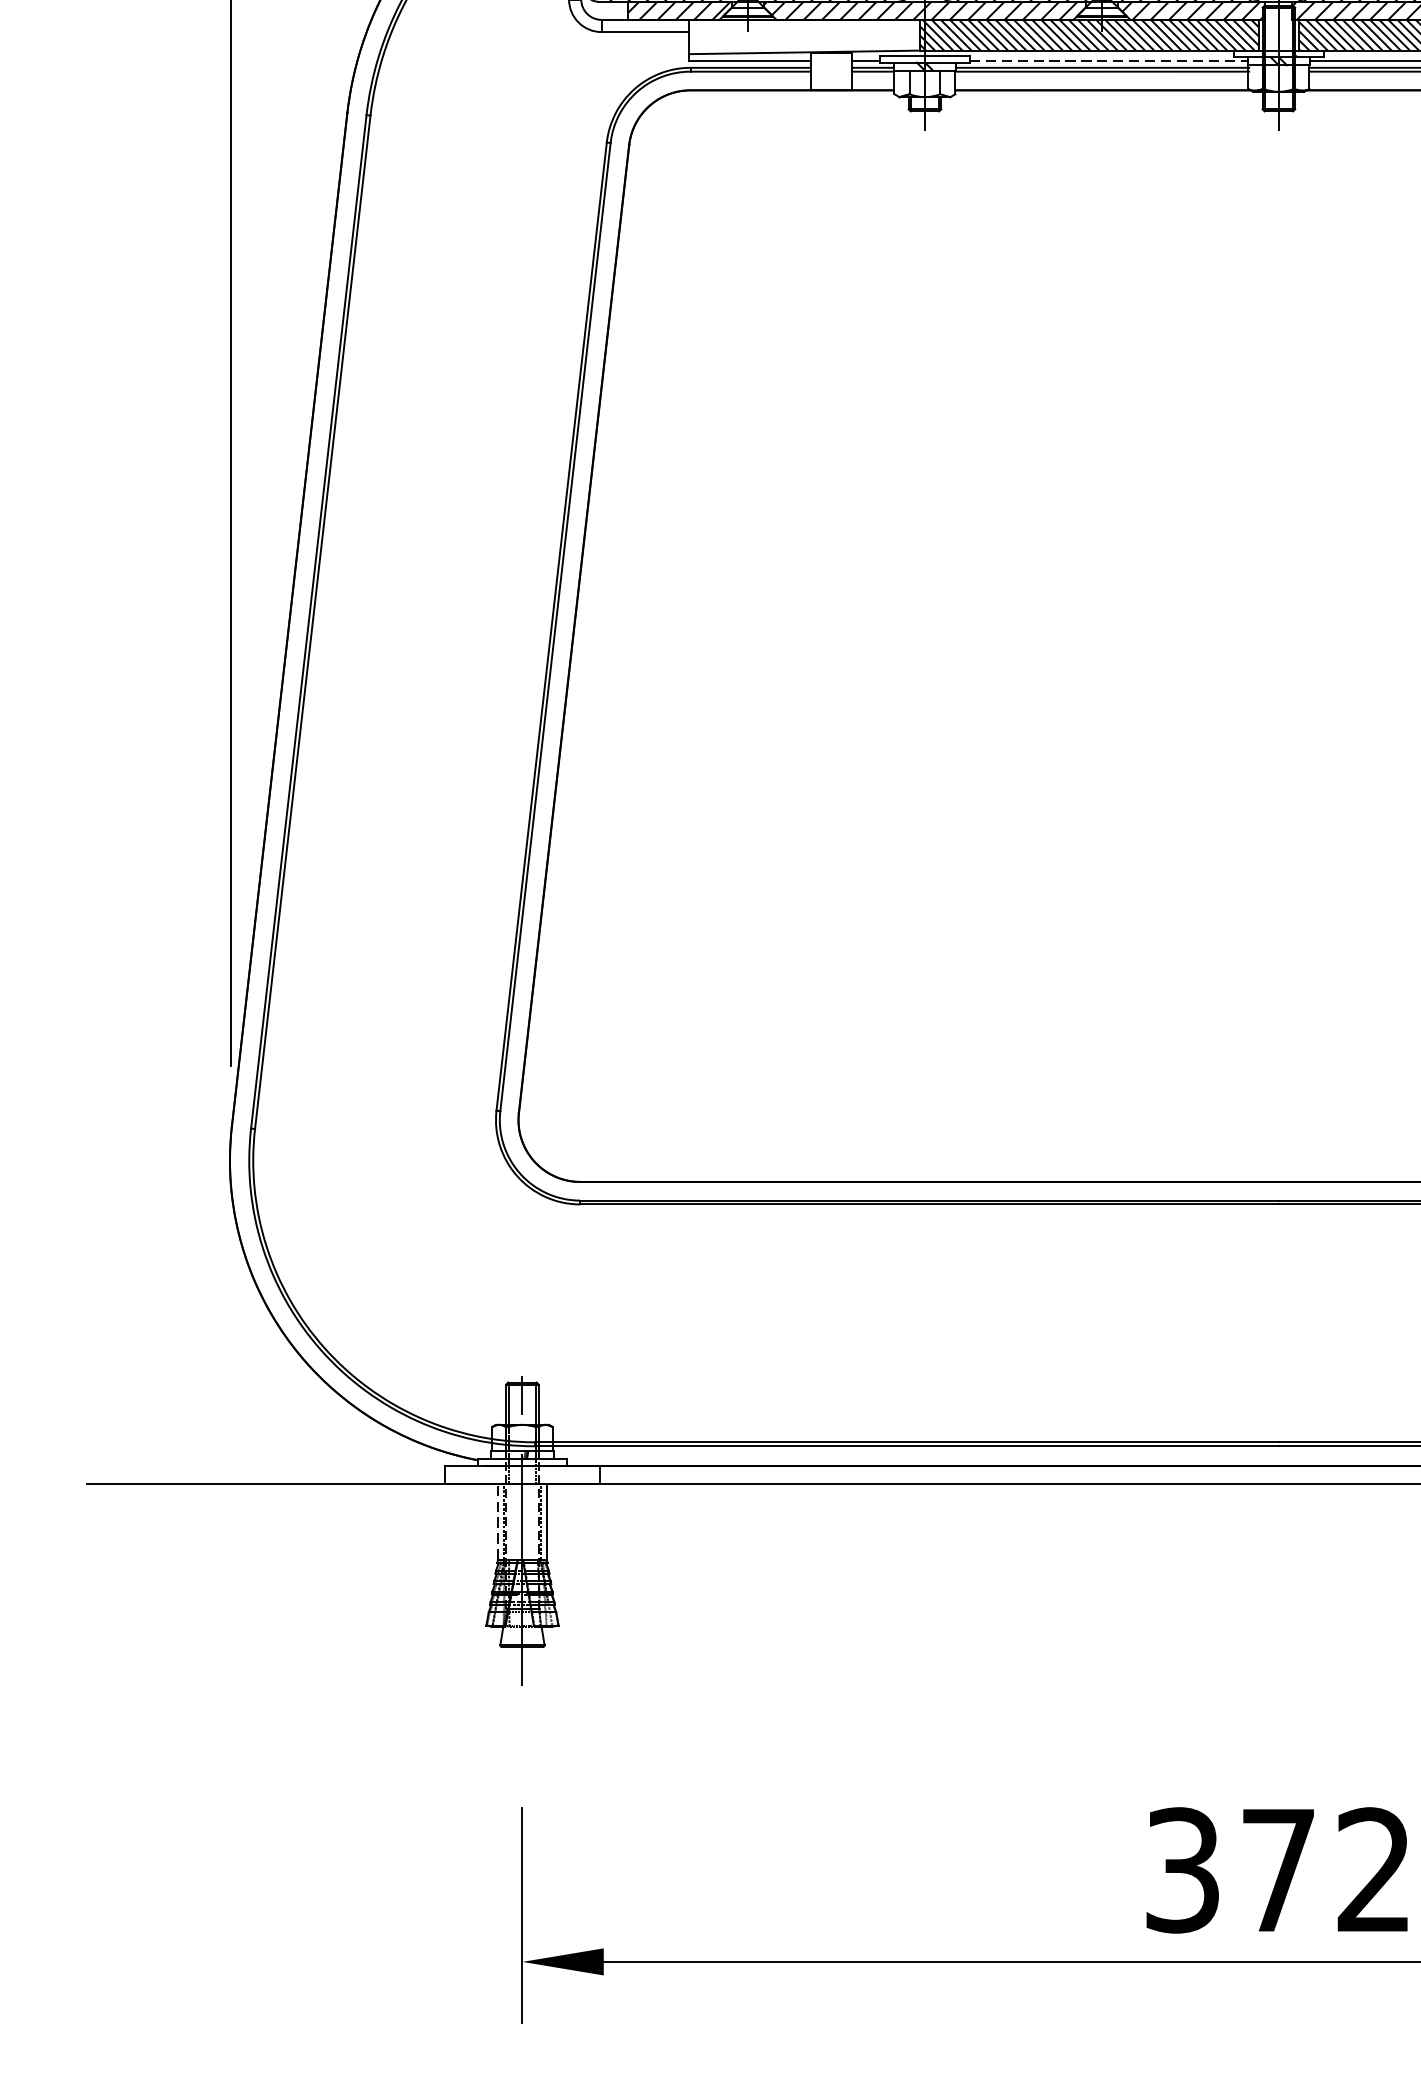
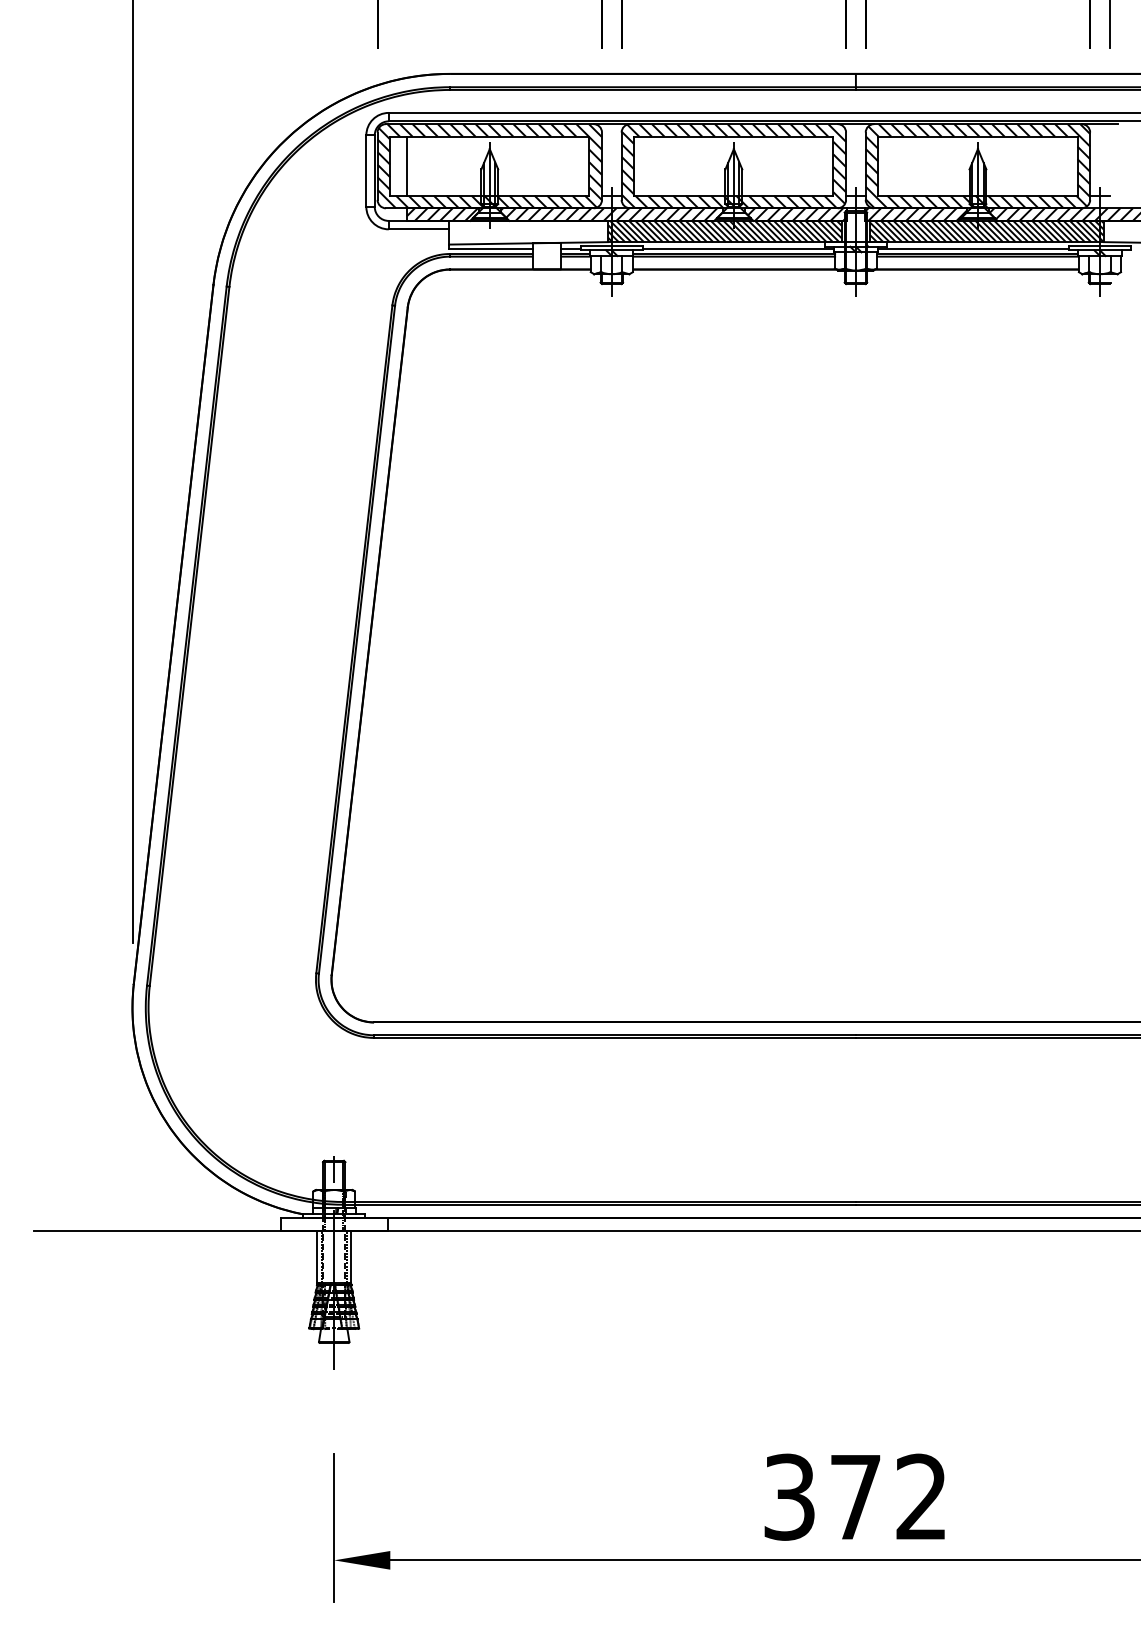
line: (1108, 59) -> (738, 248), dashed -> solid
line: (498, 1521) -> (317, 1256), dashed -> solid

